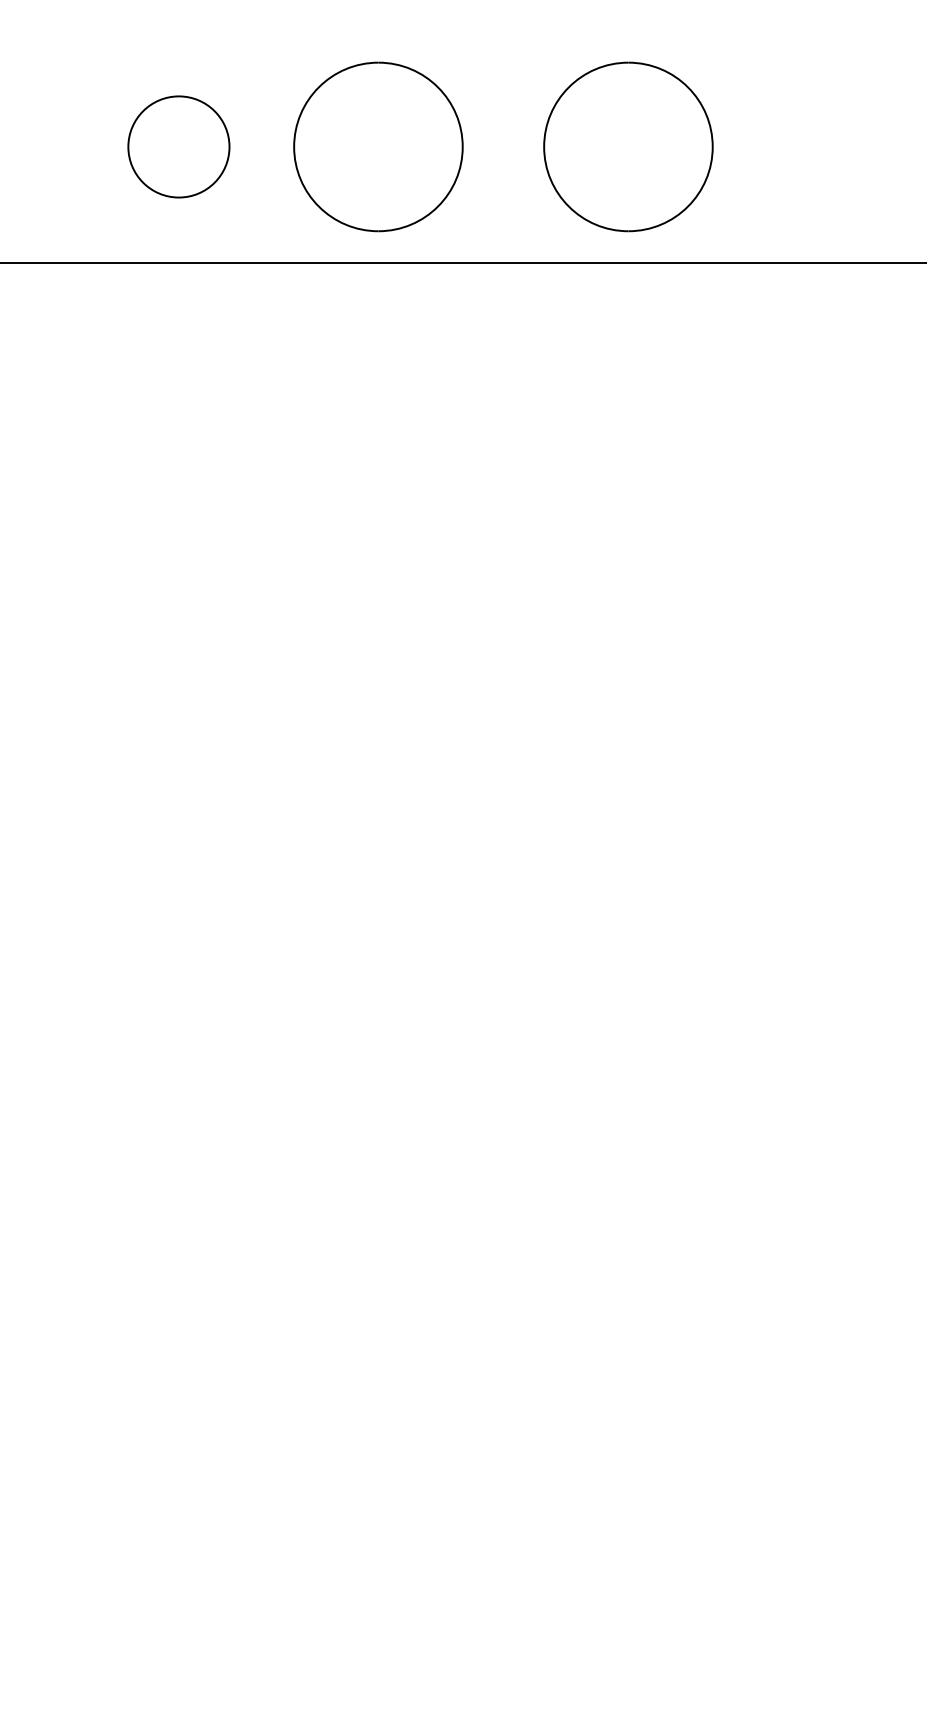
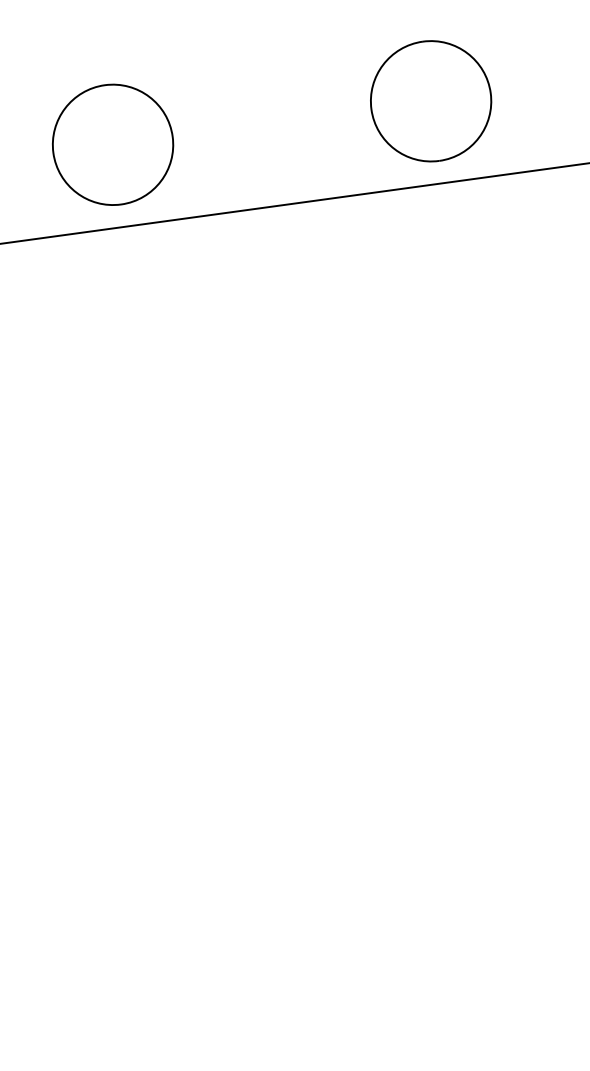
circle: (178, 146) -> (112, 144), size x1.67
part: (378, 146) -> (254, 125), removed

